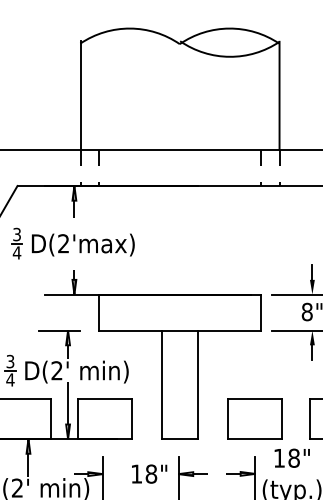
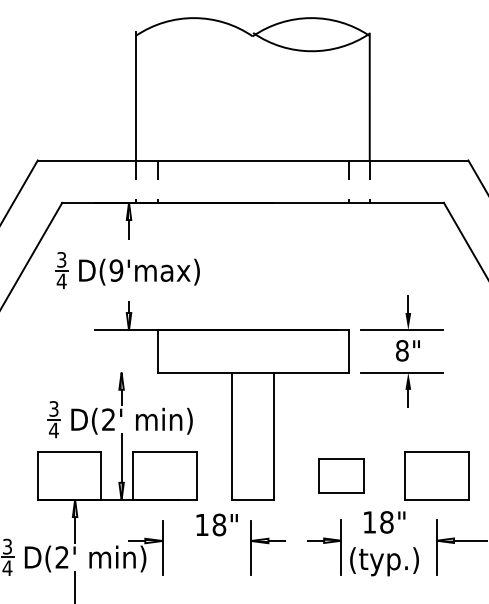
text: (63, 243) -> (116, 270), D(2'max) -> D(9'max)
line: (59, 330) -> (111, 372), removed
part: (255, 418) -> (341, 475), size x0.7
text: (148, 473) -> (216, 524), moved

